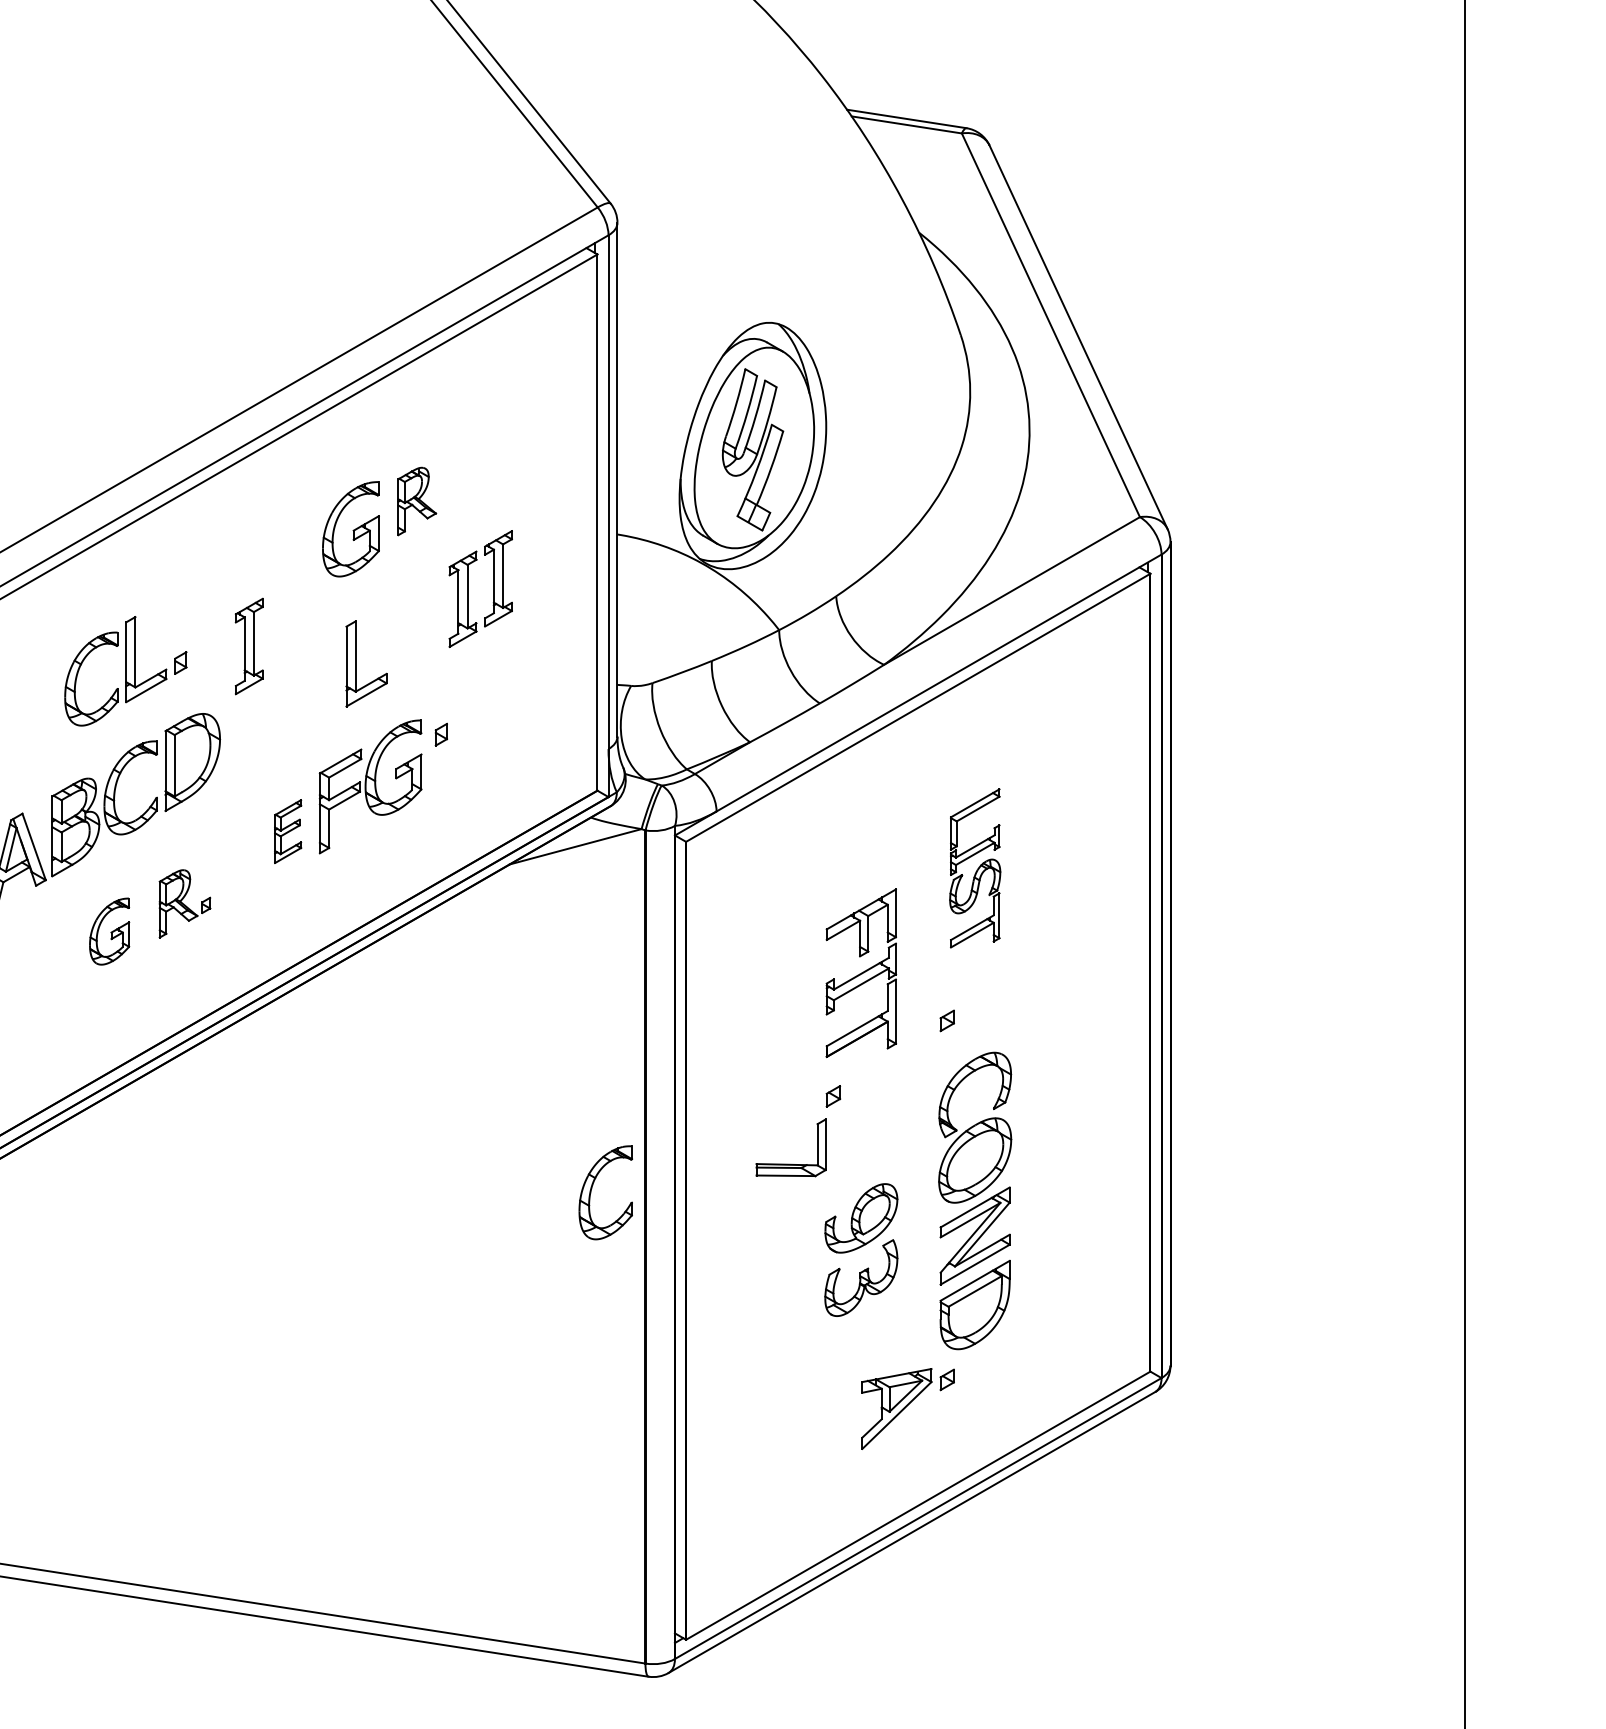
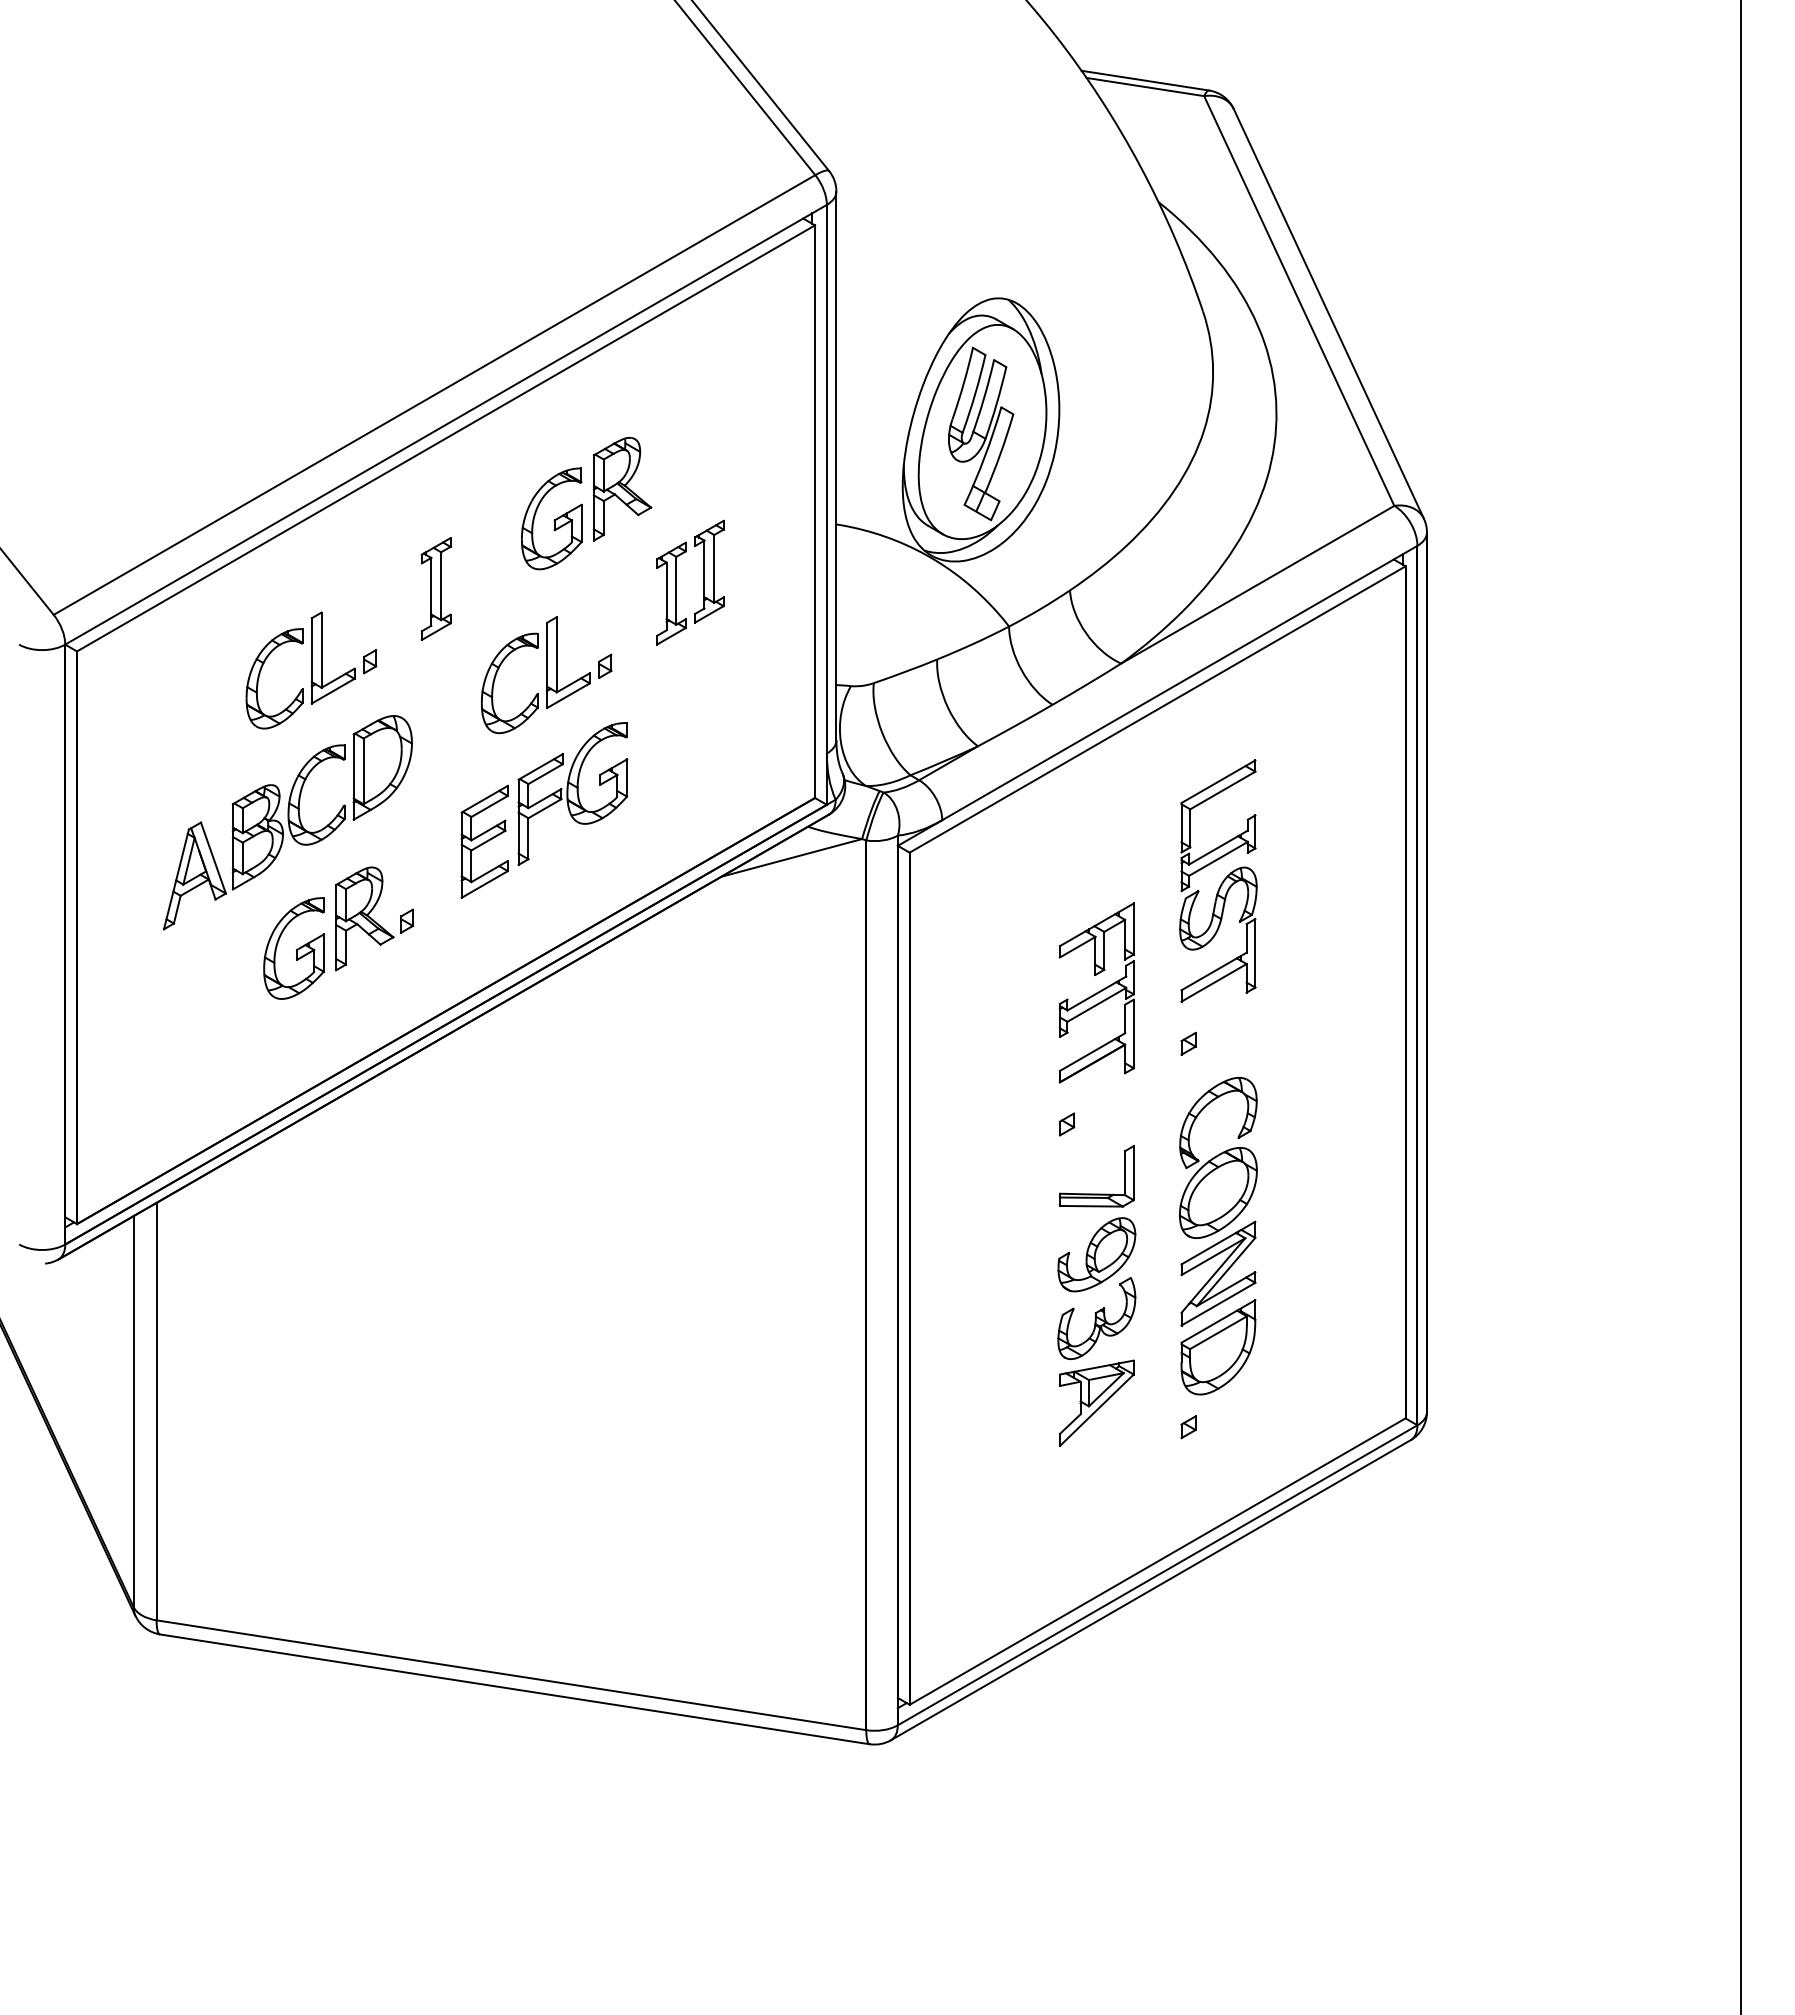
part: (417, 500) -> (622, 488), size x1.43
part: (248, 646) -> (435, 588), moved
part: (441, 734) -> (605, 665), moved
part: (287, 831) -> (484, 841), size x1.67
part: (975, 867) -> (1218, 880), size x1.43
part: (184, 903) -> (374, 918), size x1.43
part: (109, 931) -> (293, 948), size x1.43
part: (790, 1163) -> (1096, 1193), moved
part: (592, 1189) -> (495, 679), moved
part: (896, 1408) -> (1096, 1402), moved

